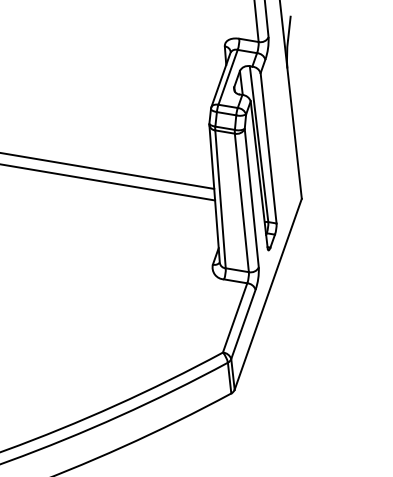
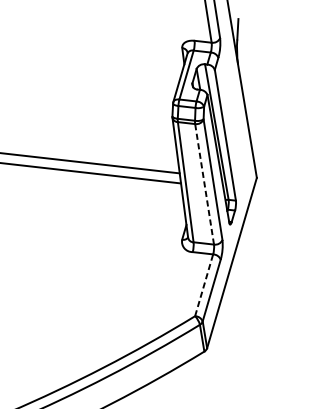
line: (241, 202) -> (204, 183), solid -> dashed
line: (235, 317) -> (204, 284), solid -> dashed

